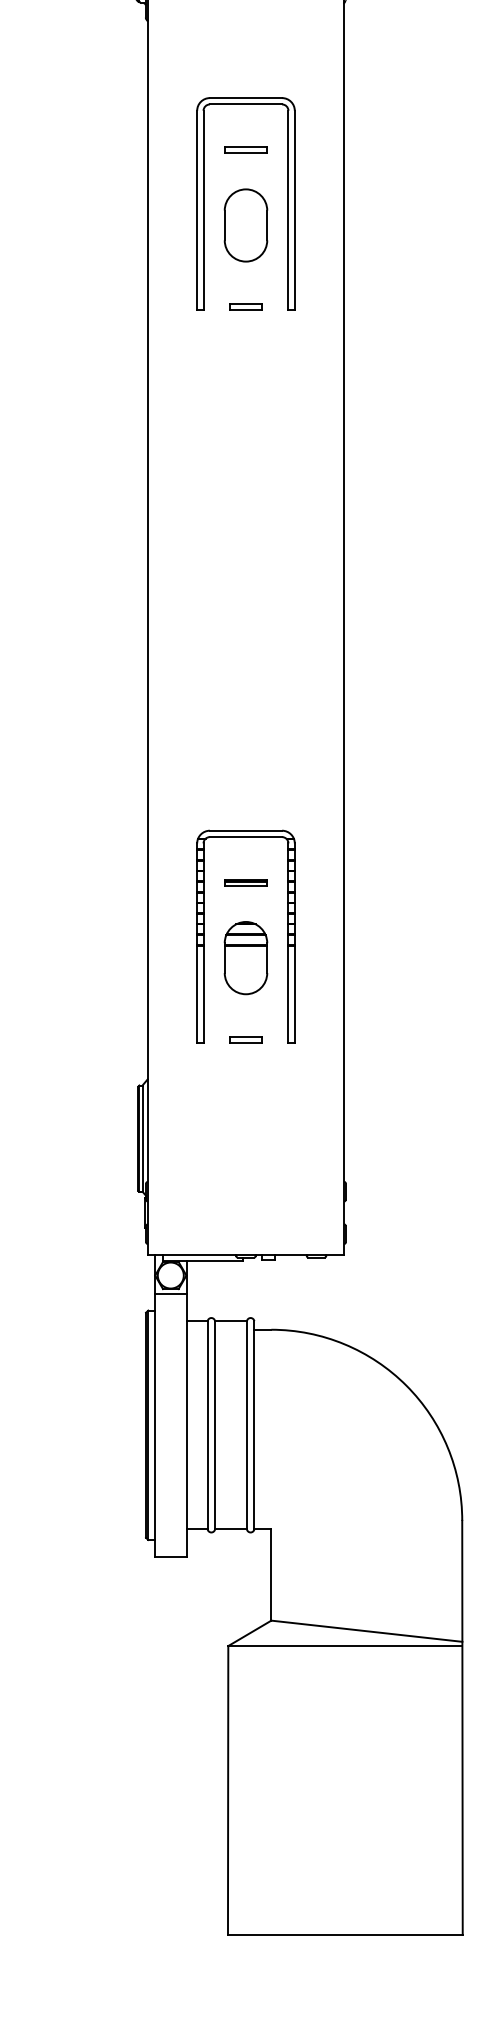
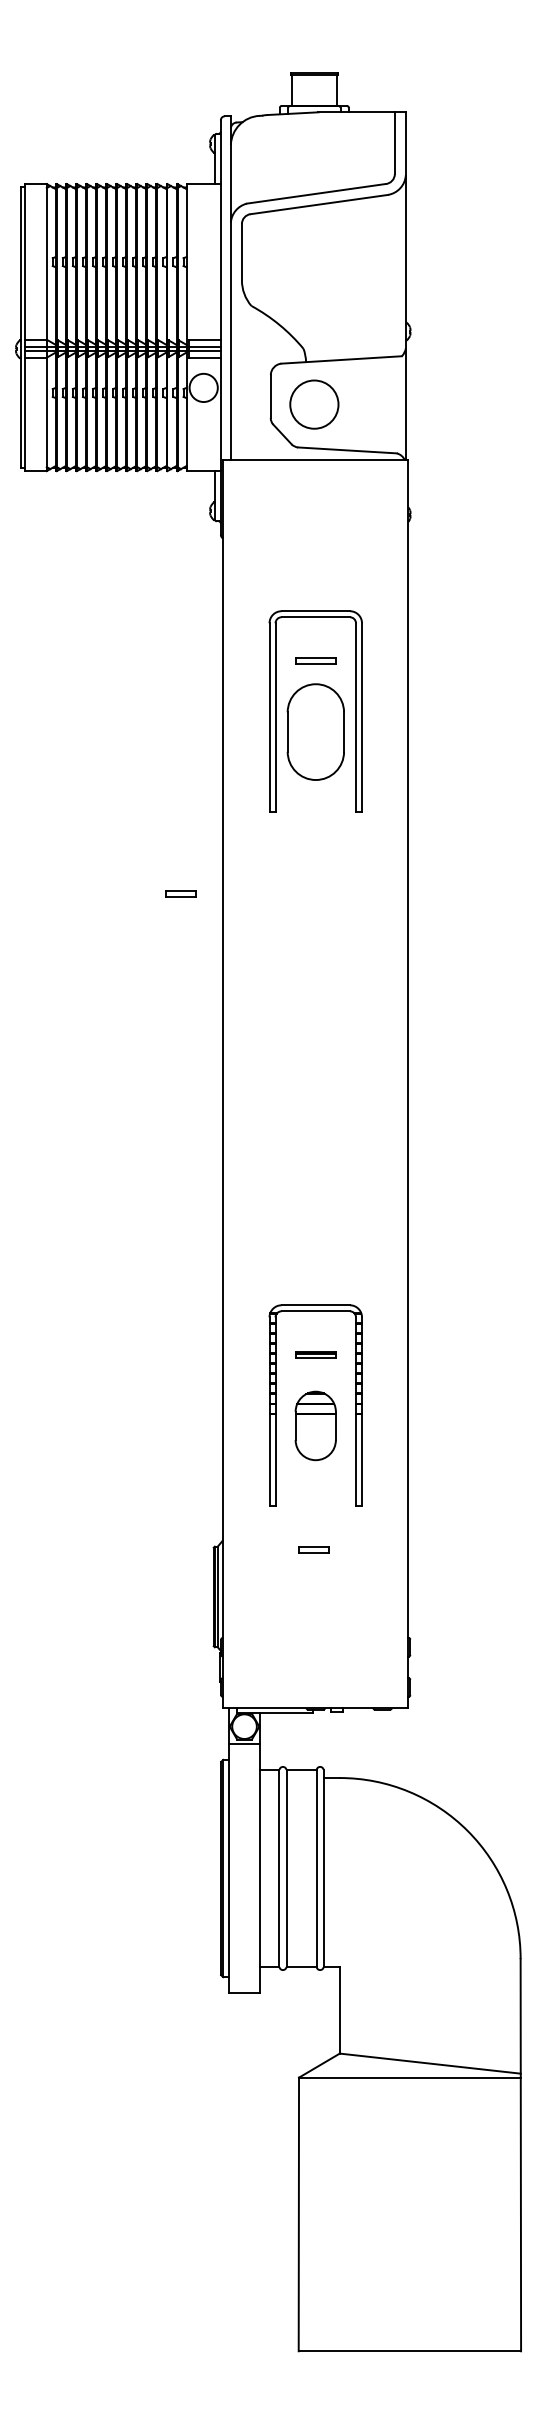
part: (245, 225) -> (315, 731), size x1.4
part: (245, 306) -> (180, 893), moved
part: (245, 1038) -> (313, 1549), moved

